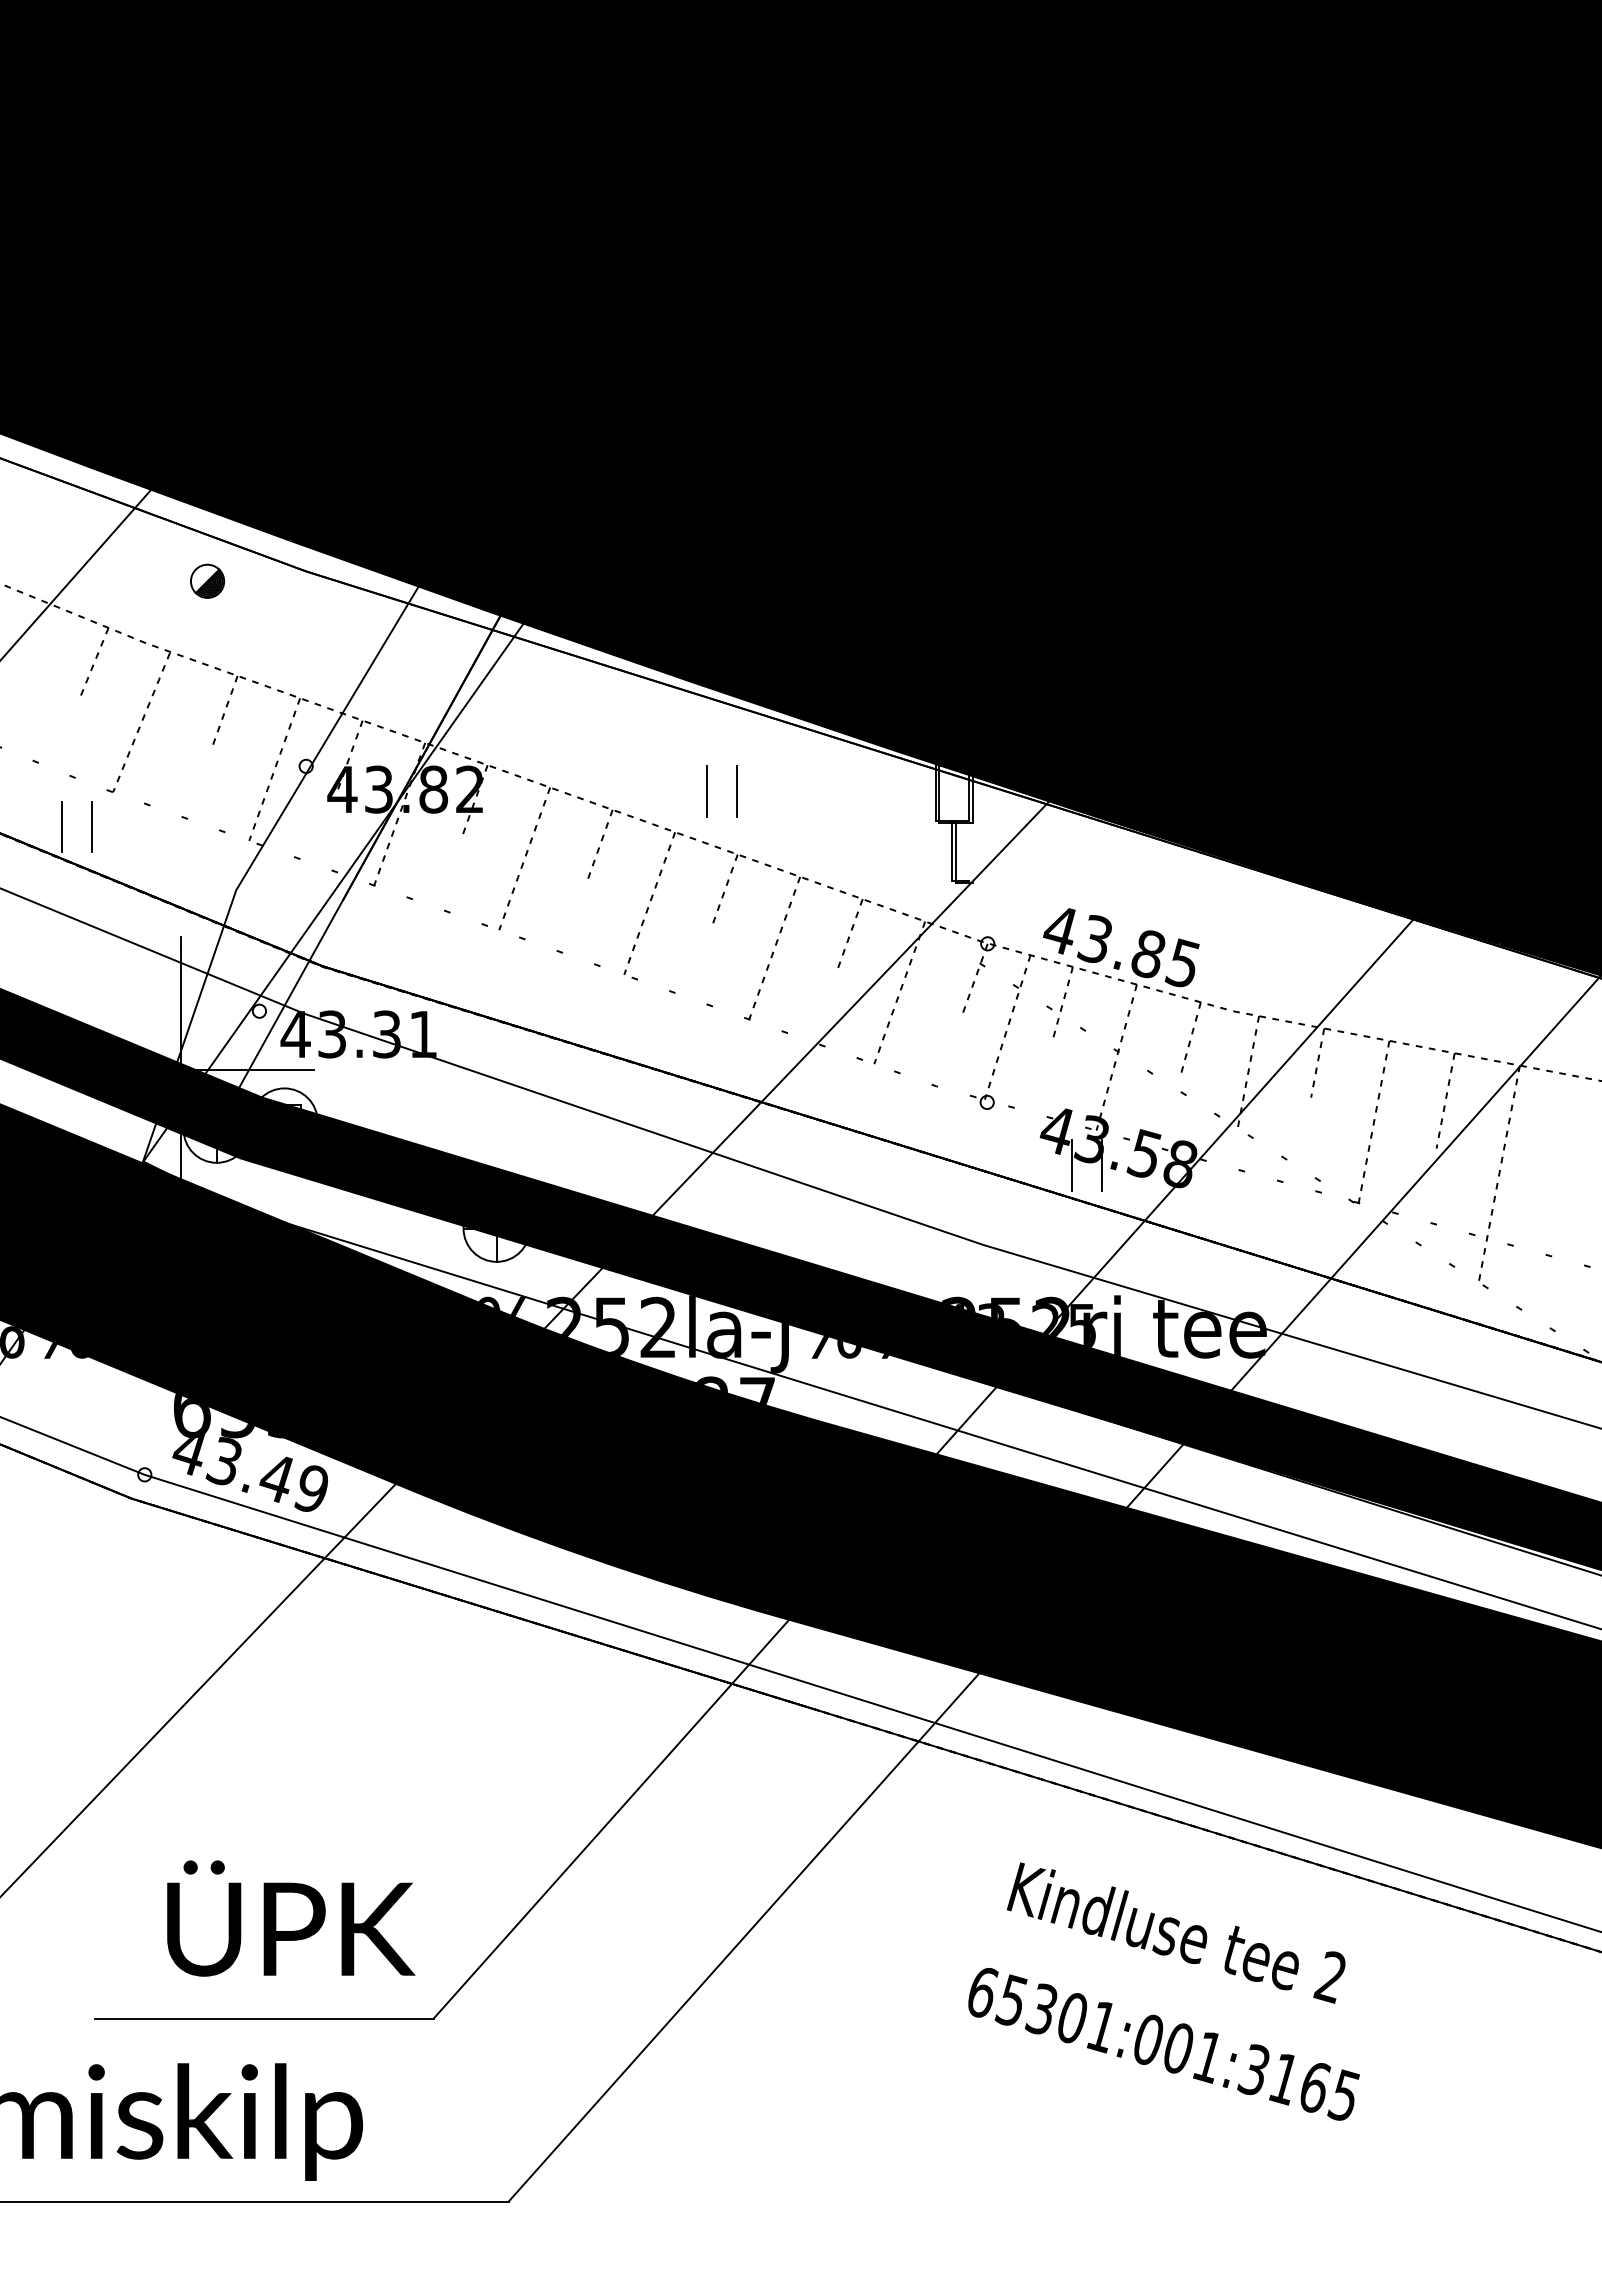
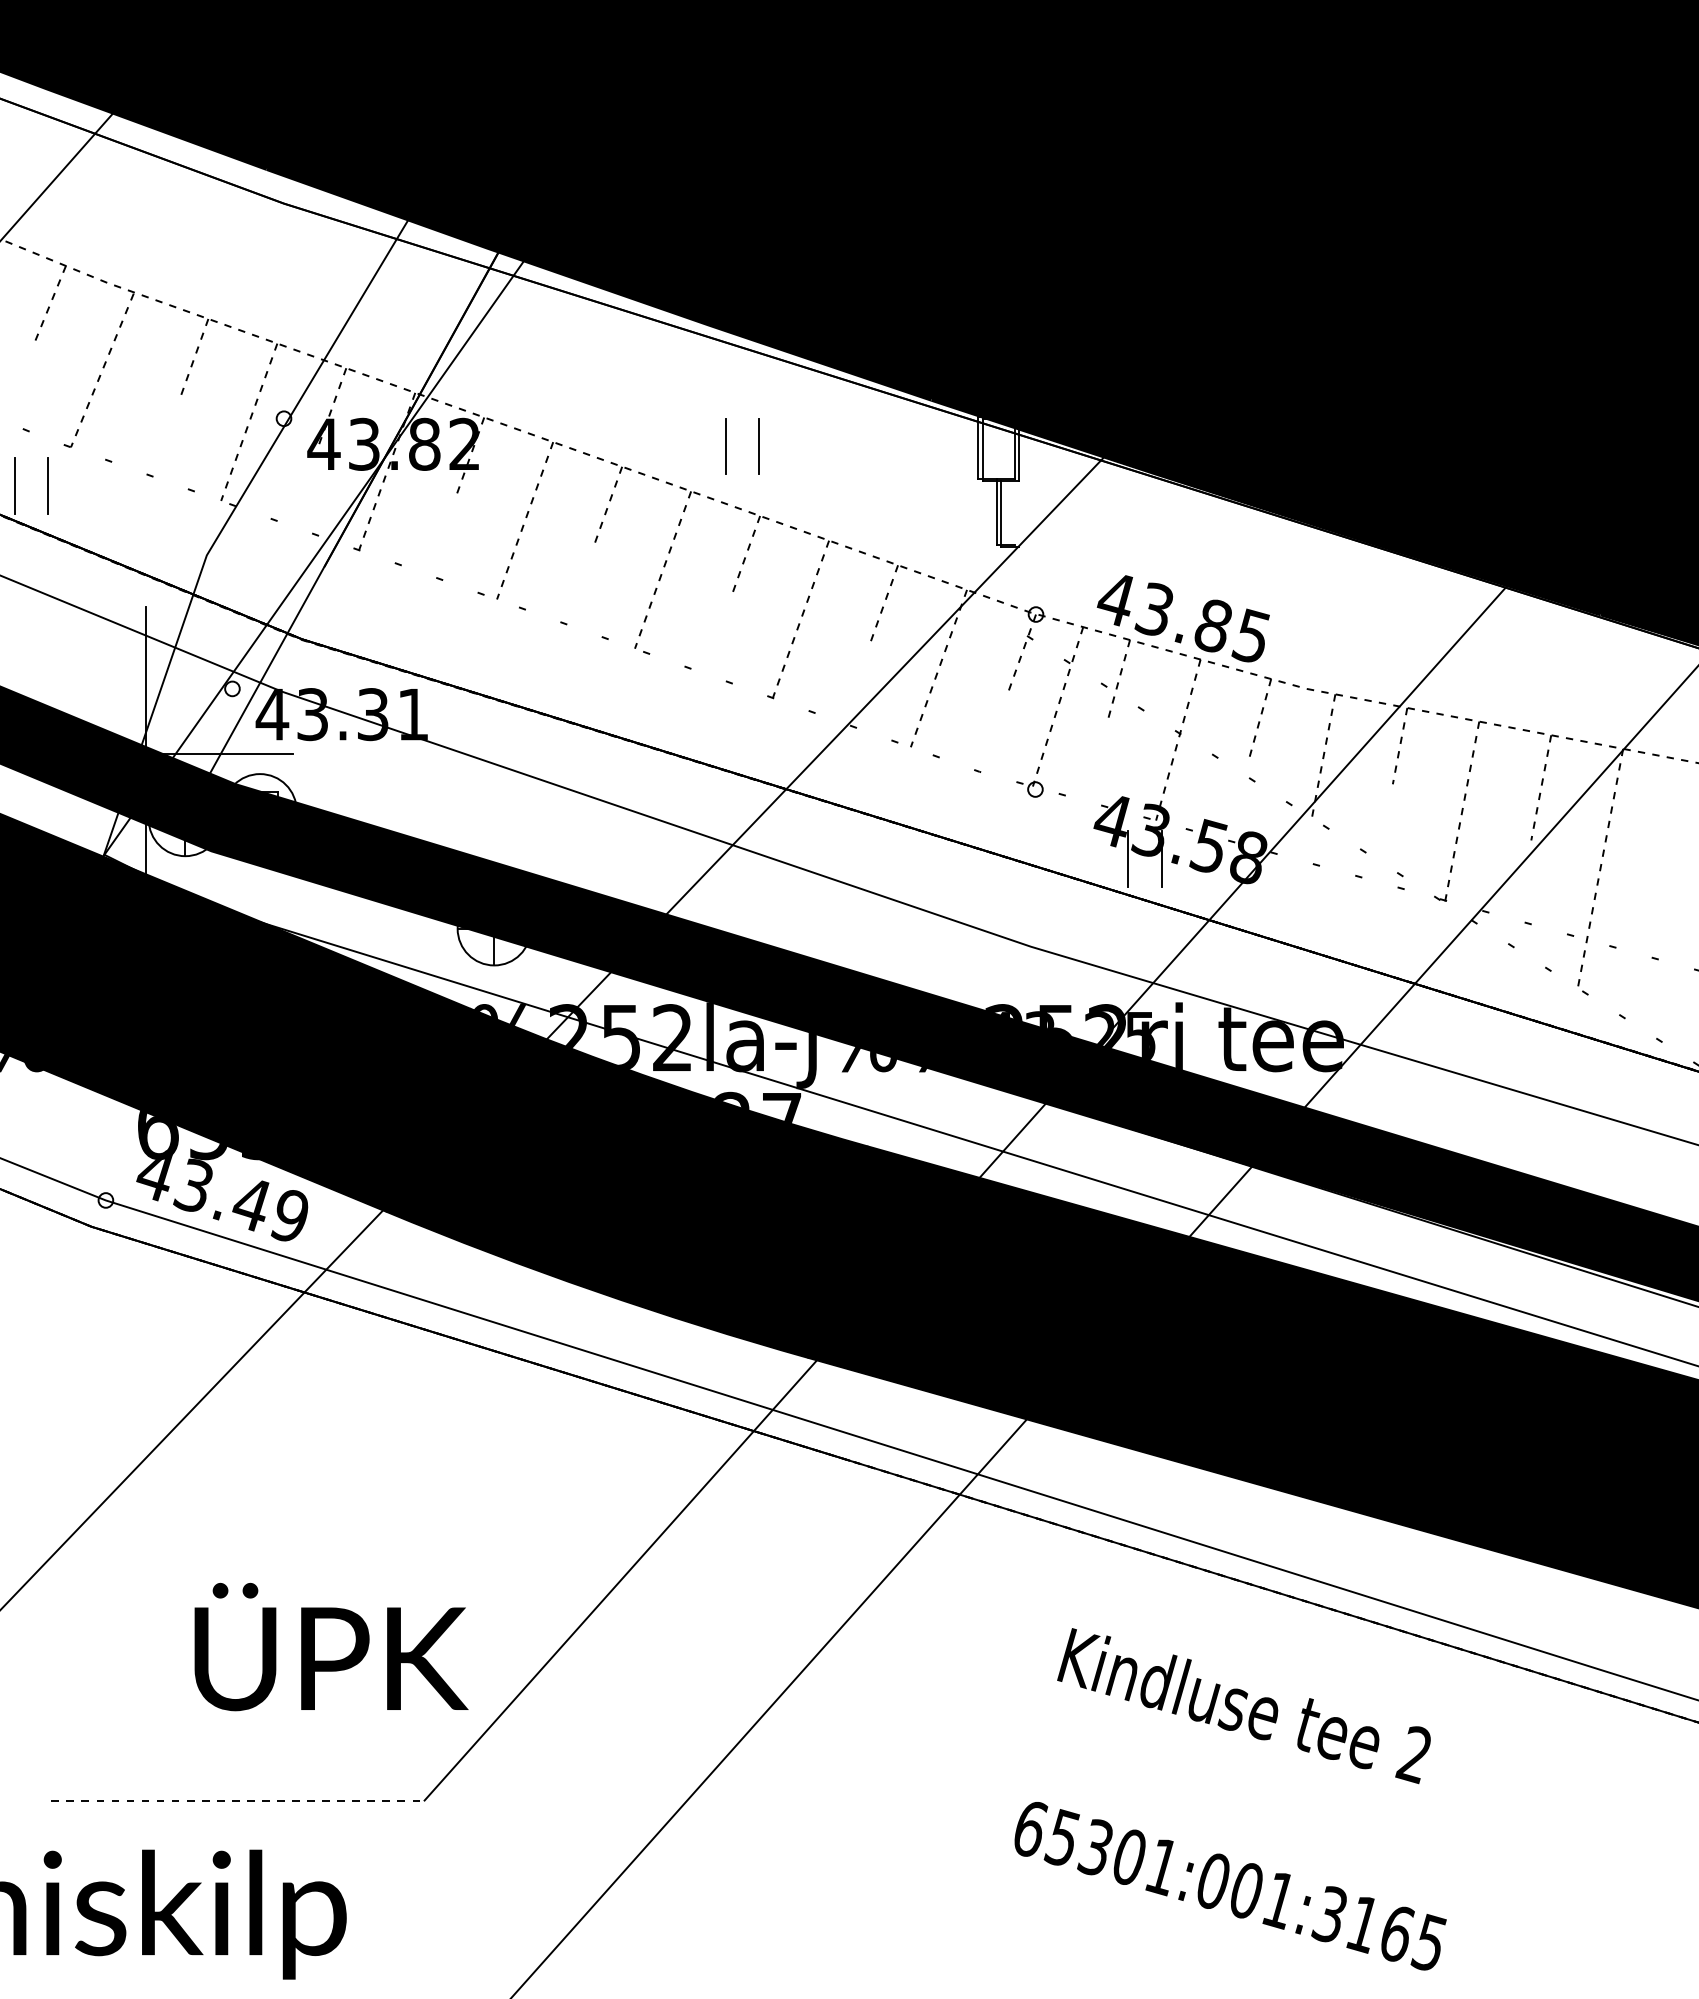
part: (207, 580) -> (175, 213), removed
text: (291, 1918) -> (331, 1646), moved
line: (264, 2018) -> (238, 1800), solid -> dashed
text: (1163, 2044) -> (1229, 1886), moved

